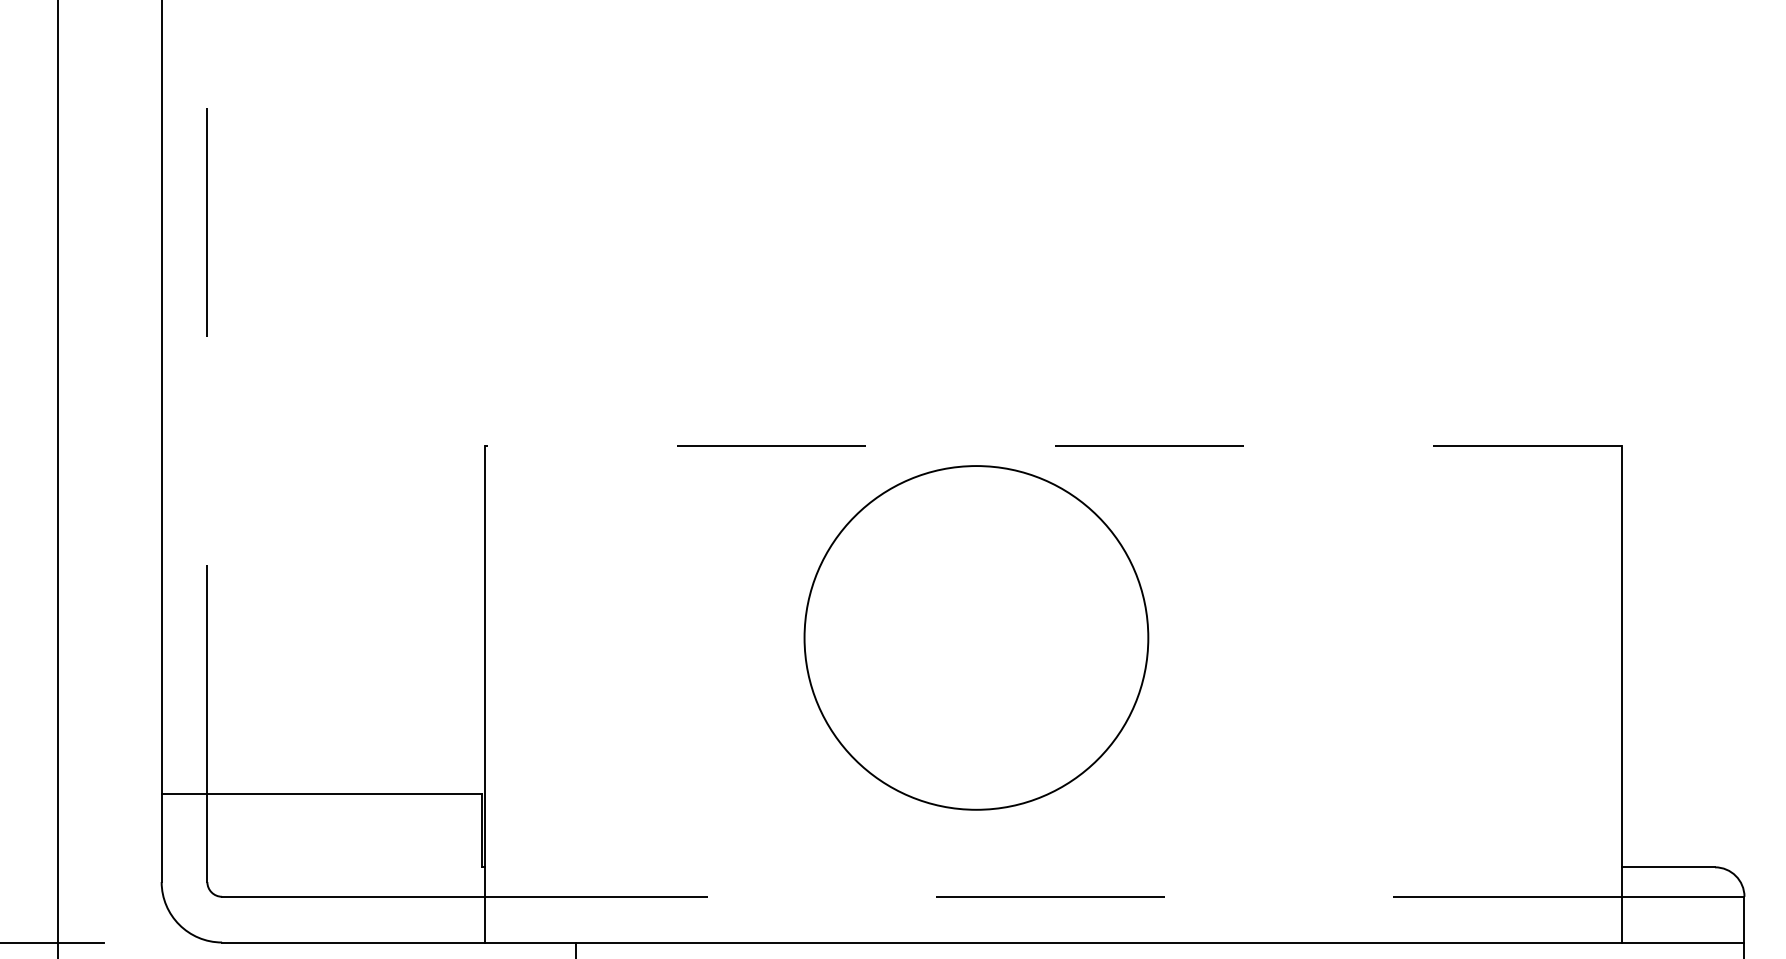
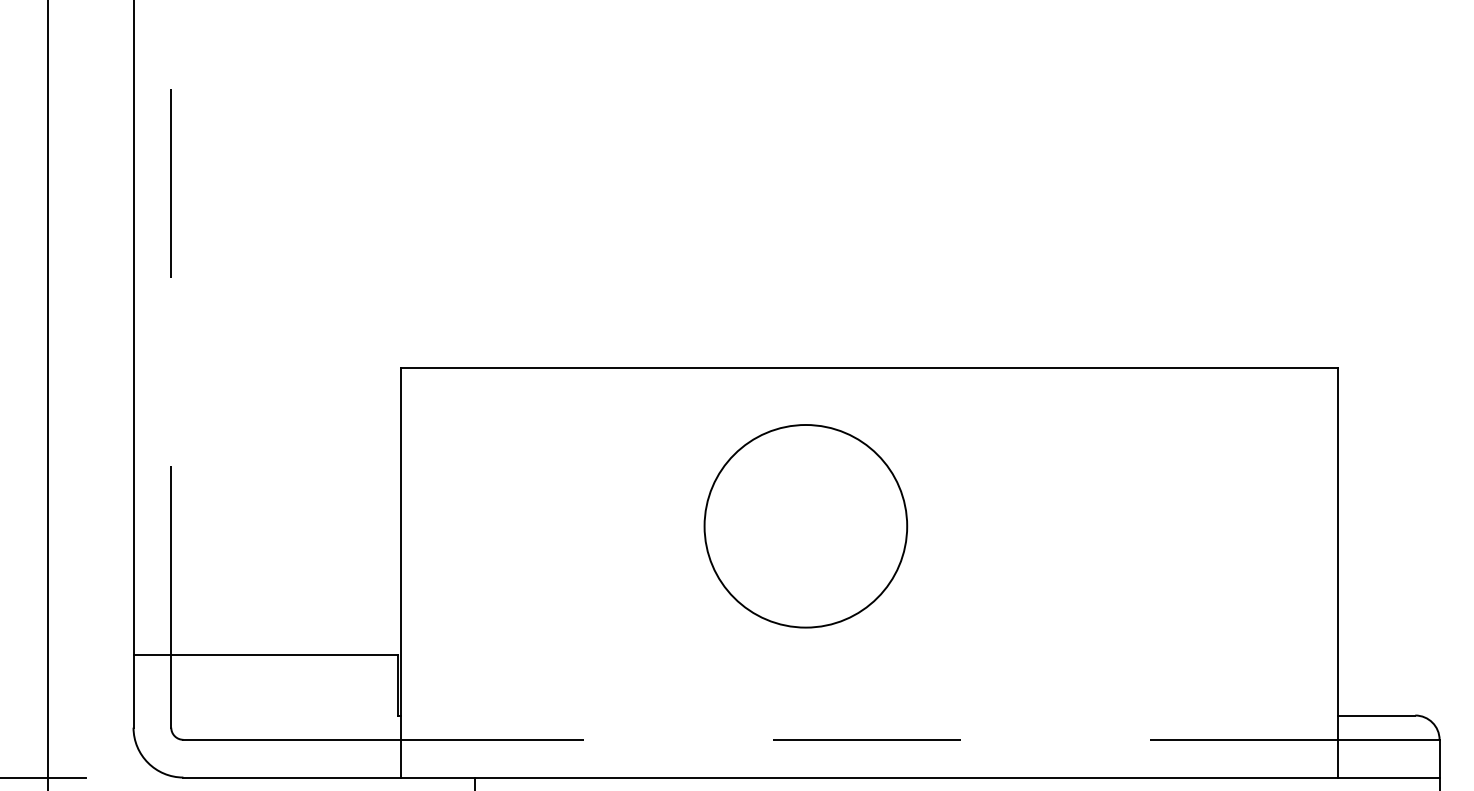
line: (1053, 446) -> (869, 368), dashed -> solid
circle: (976, 638) -> (805, 526), size x0.71

